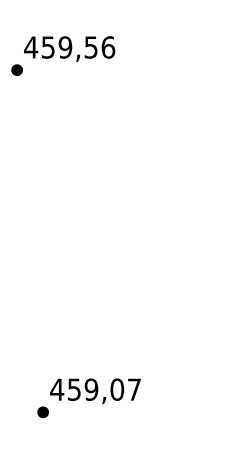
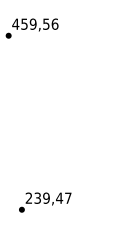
text: (87, 388) -> (44, 197), 459,07 -> 239,47

